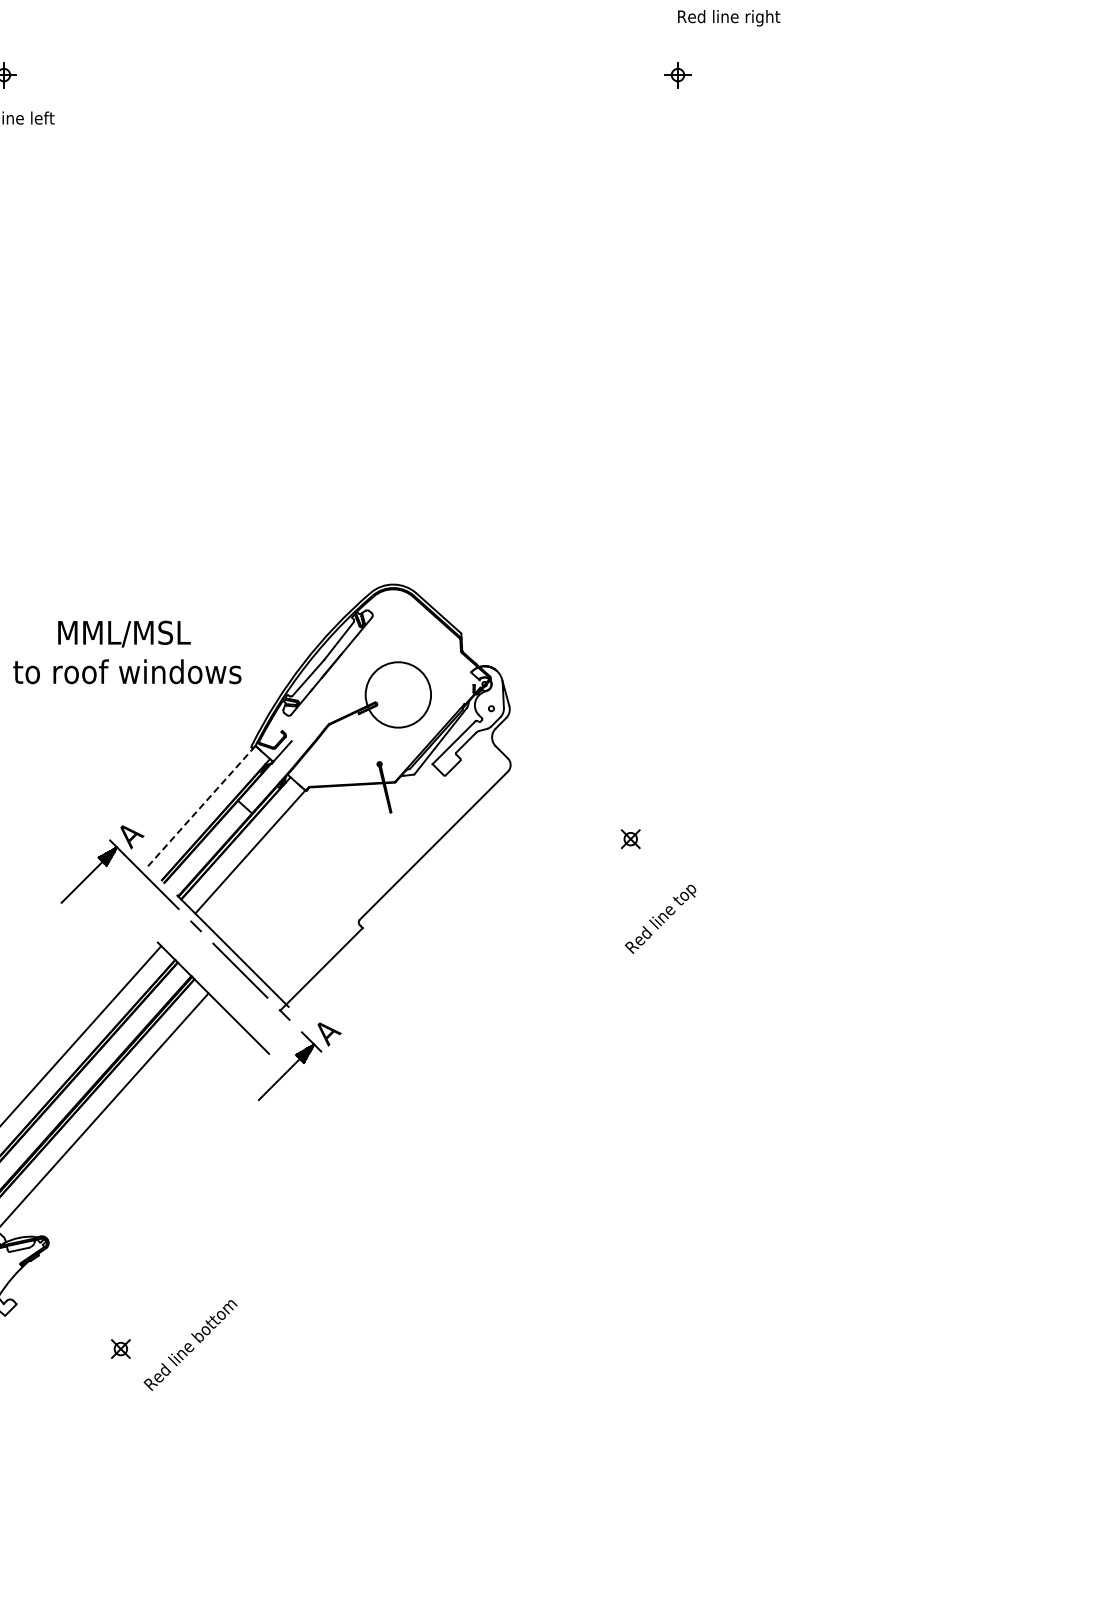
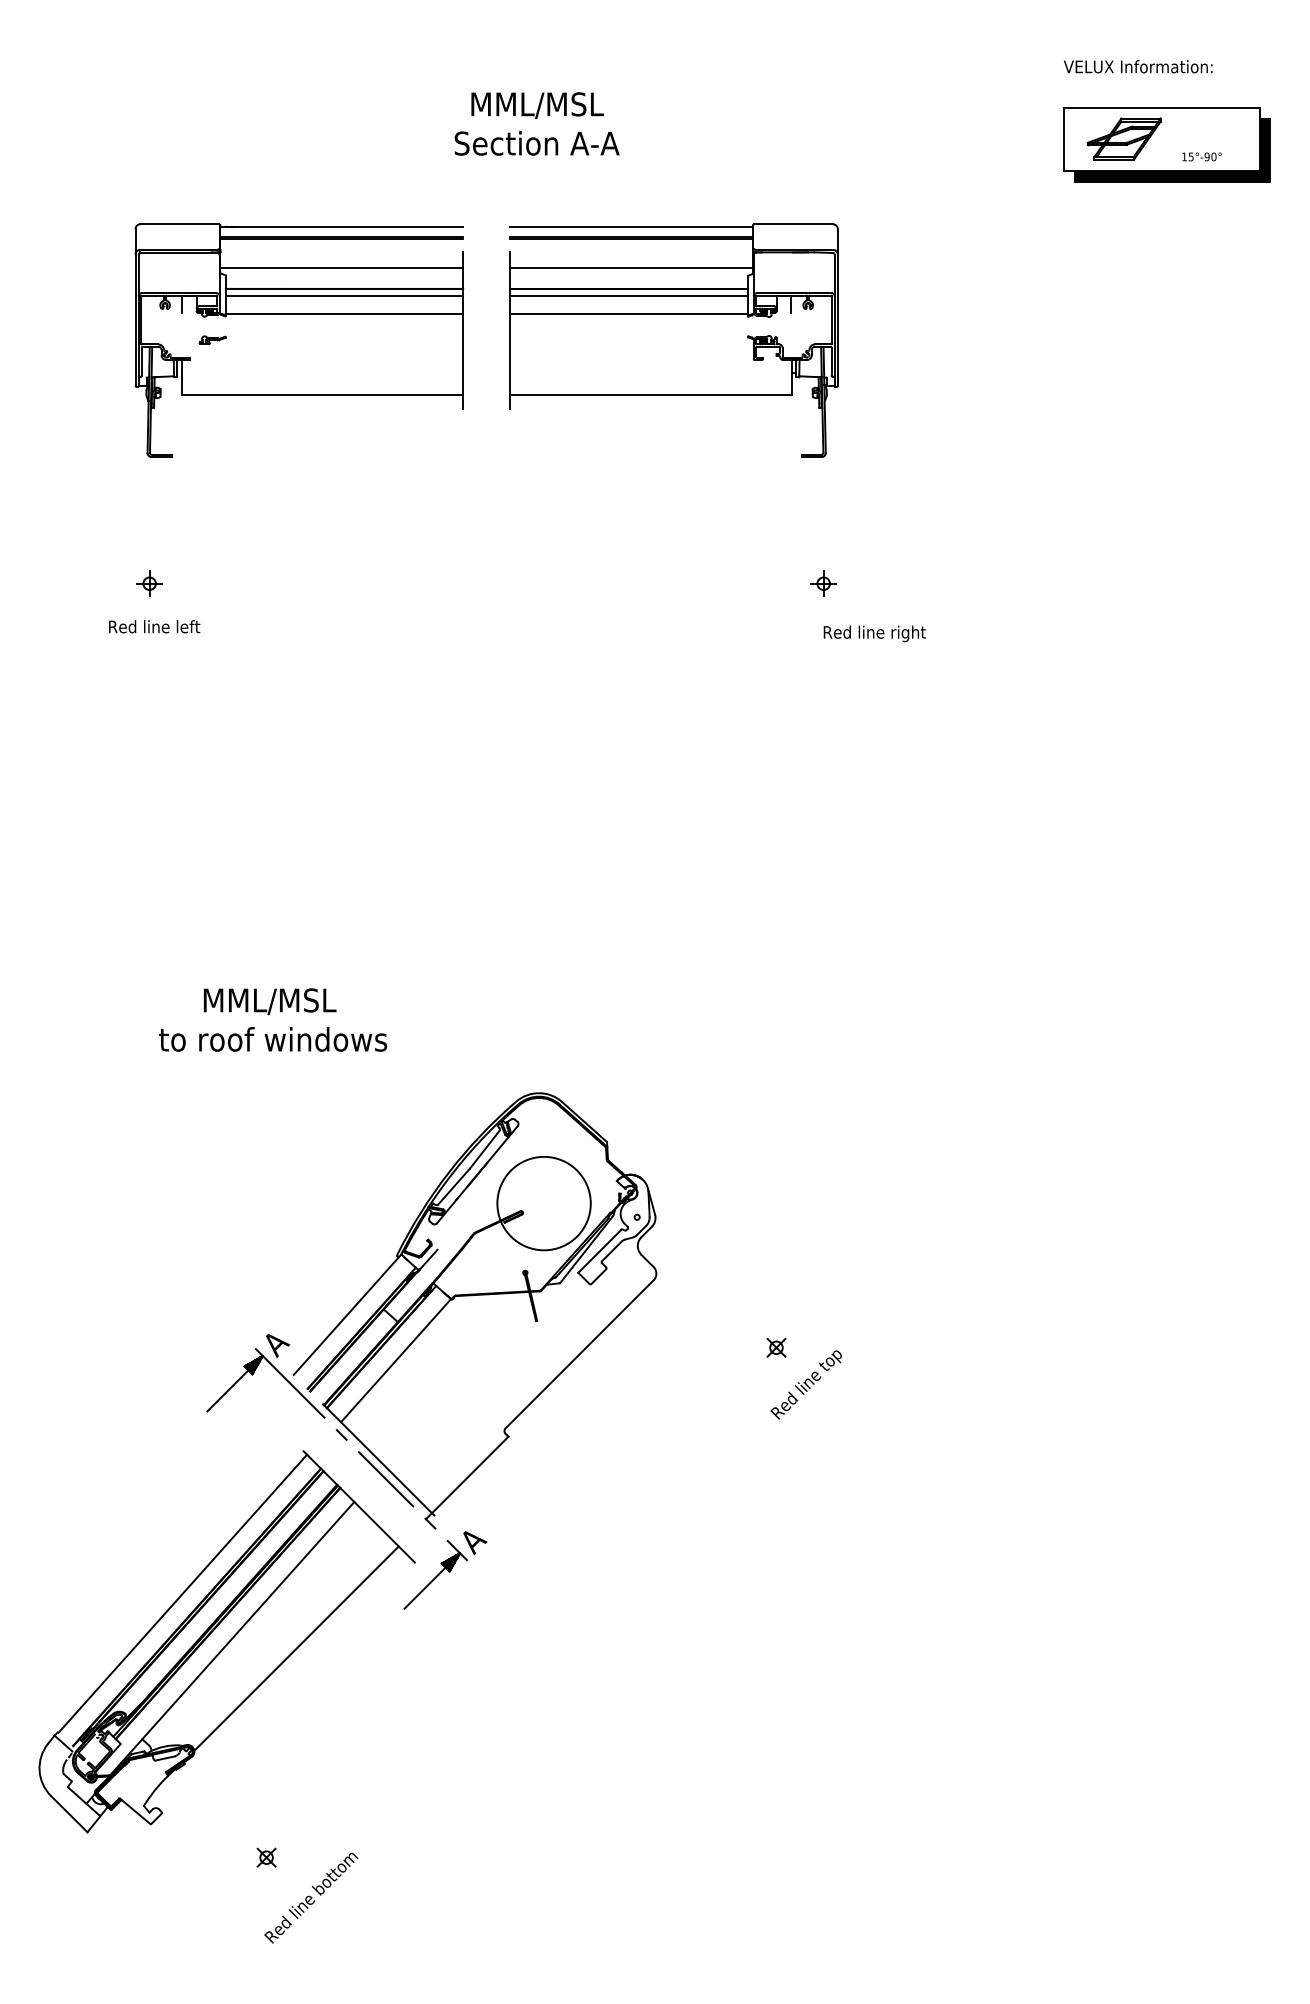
text: (728, 17) -> (874, 633), moved
text: (127, 651) -> (273, 1019), moved
circle: (397, 694) -> (543, 1203), size x1.43
line: (201, 805) -> (347, 1314), dashed -> solid
text: (659, 918) -> (805, 1384), moved
line: (150, 1139) -> (296, 1648), added
text: (190, 1344) -> (311, 1897), moved

